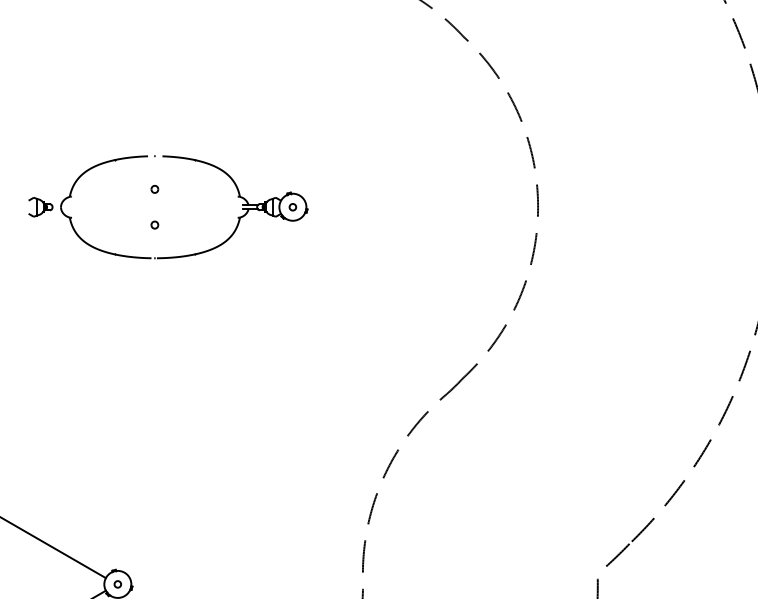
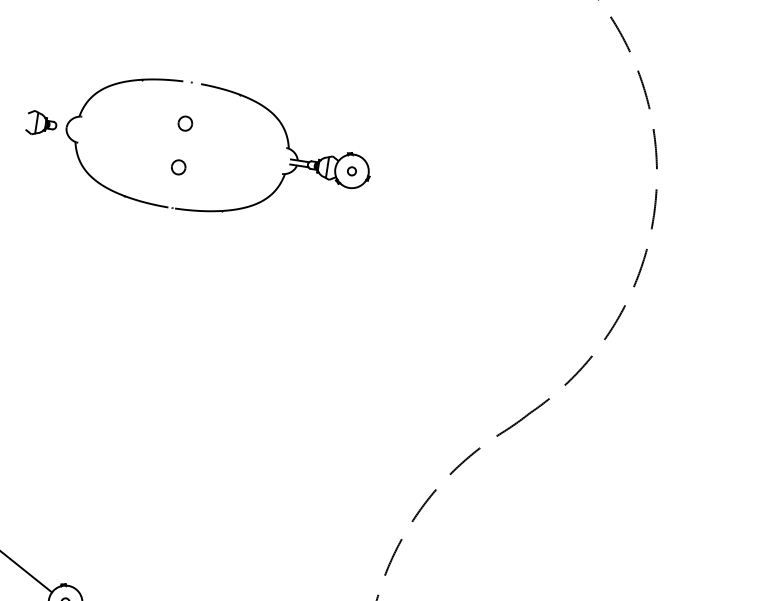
part: (154, 188) -> (185, 122), size x1.6
part: (154, 224) -> (178, 166), size x1.6

